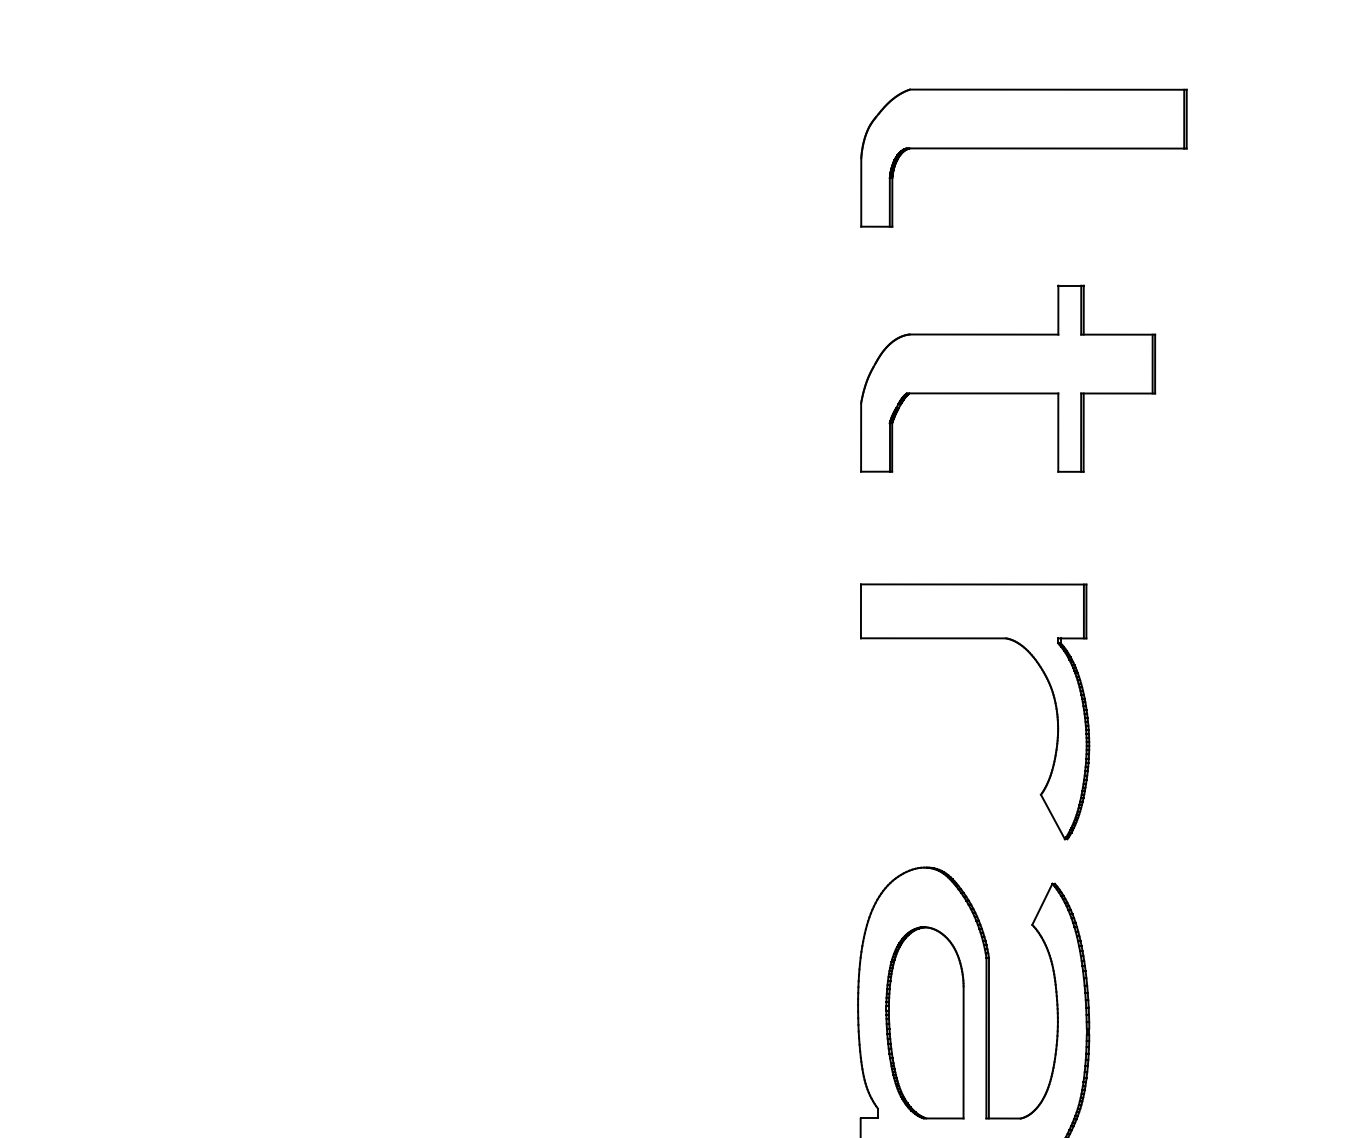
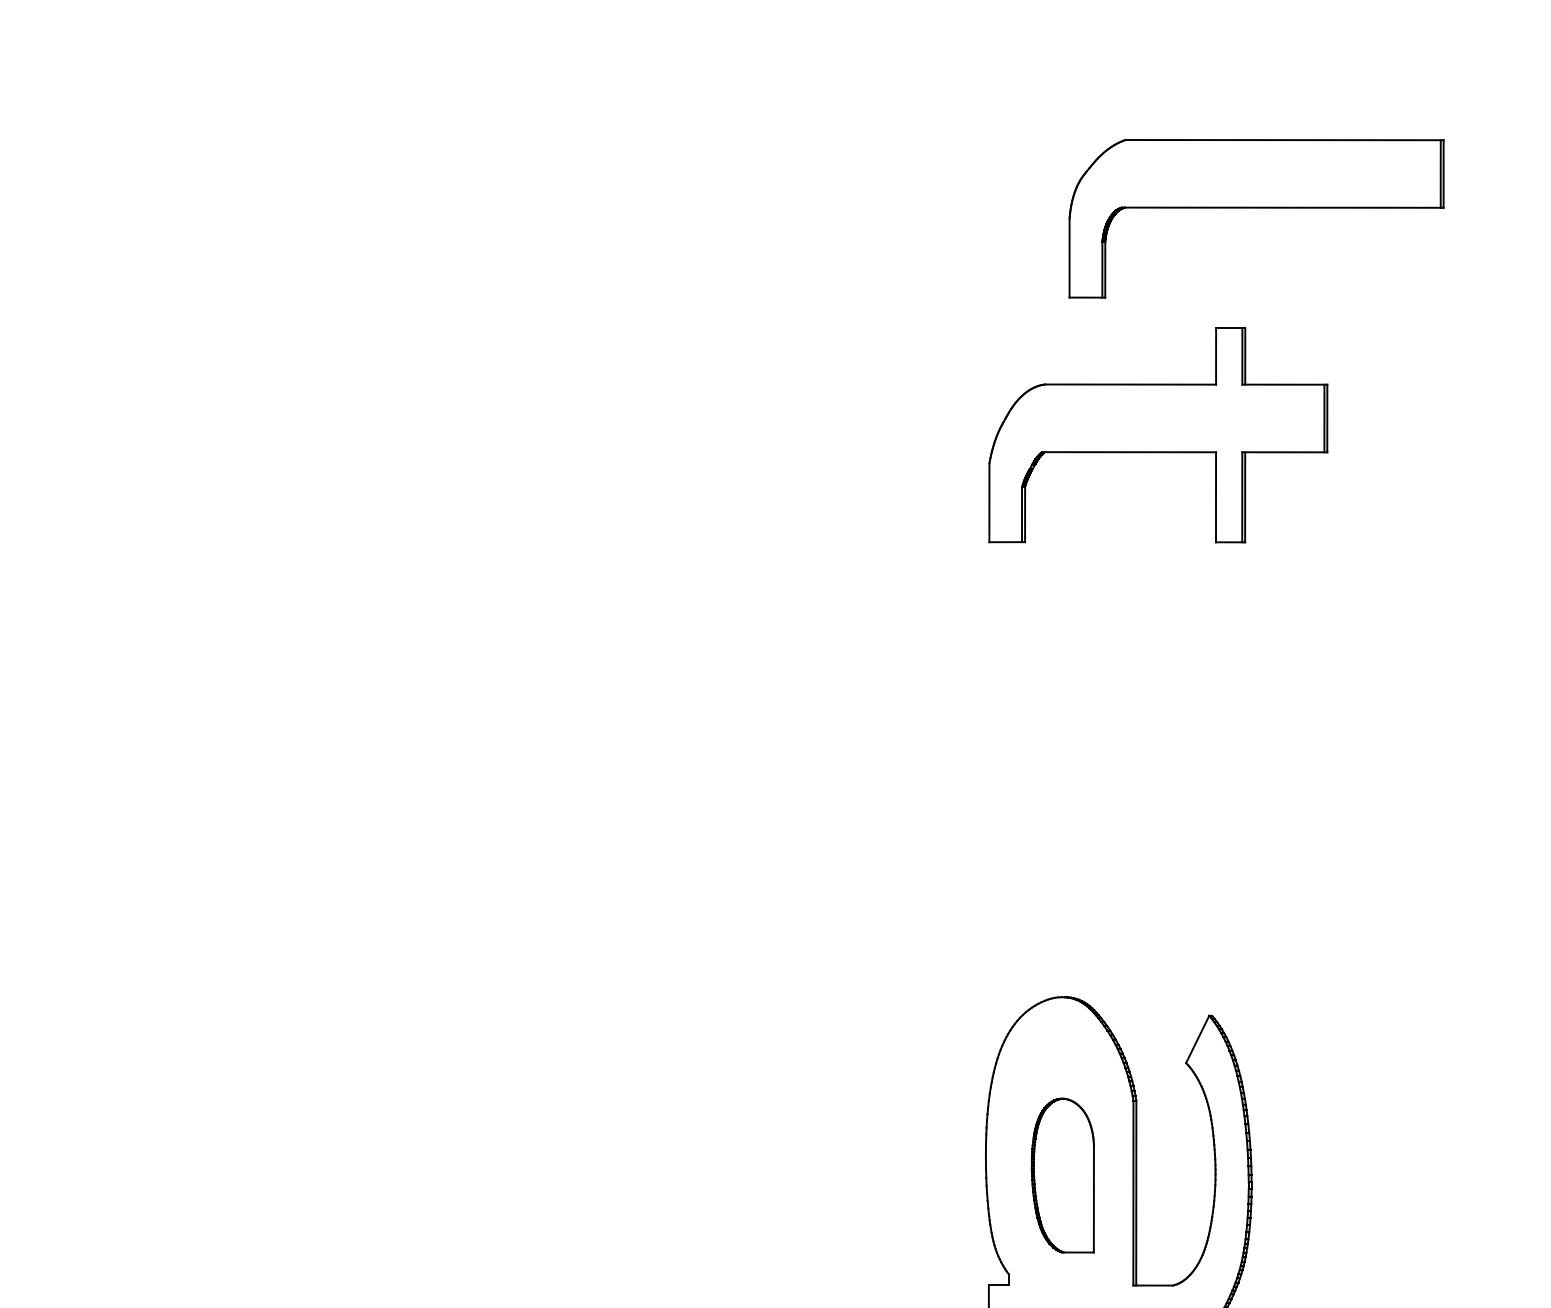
part: (1023, 149) -> (1256, 208), moved
part: (975, 639) -> (1120, 734), removed
part: (924, 1022) -> (1062, 1175), size x0.7

